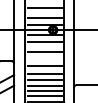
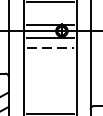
line: (44, 17) -> (50, 13), removed
line: (45, 42) -> (51, 48), solid -> dashed
line: (44, 51) -> (50, 60), removed
line: (44, 65) -> (50, 79), removed
line: (44, 73) -> (50, 90), removed
line: (44, 79) -> (50, 98), removed
line: (44, 86) -> (50, 108), removed

